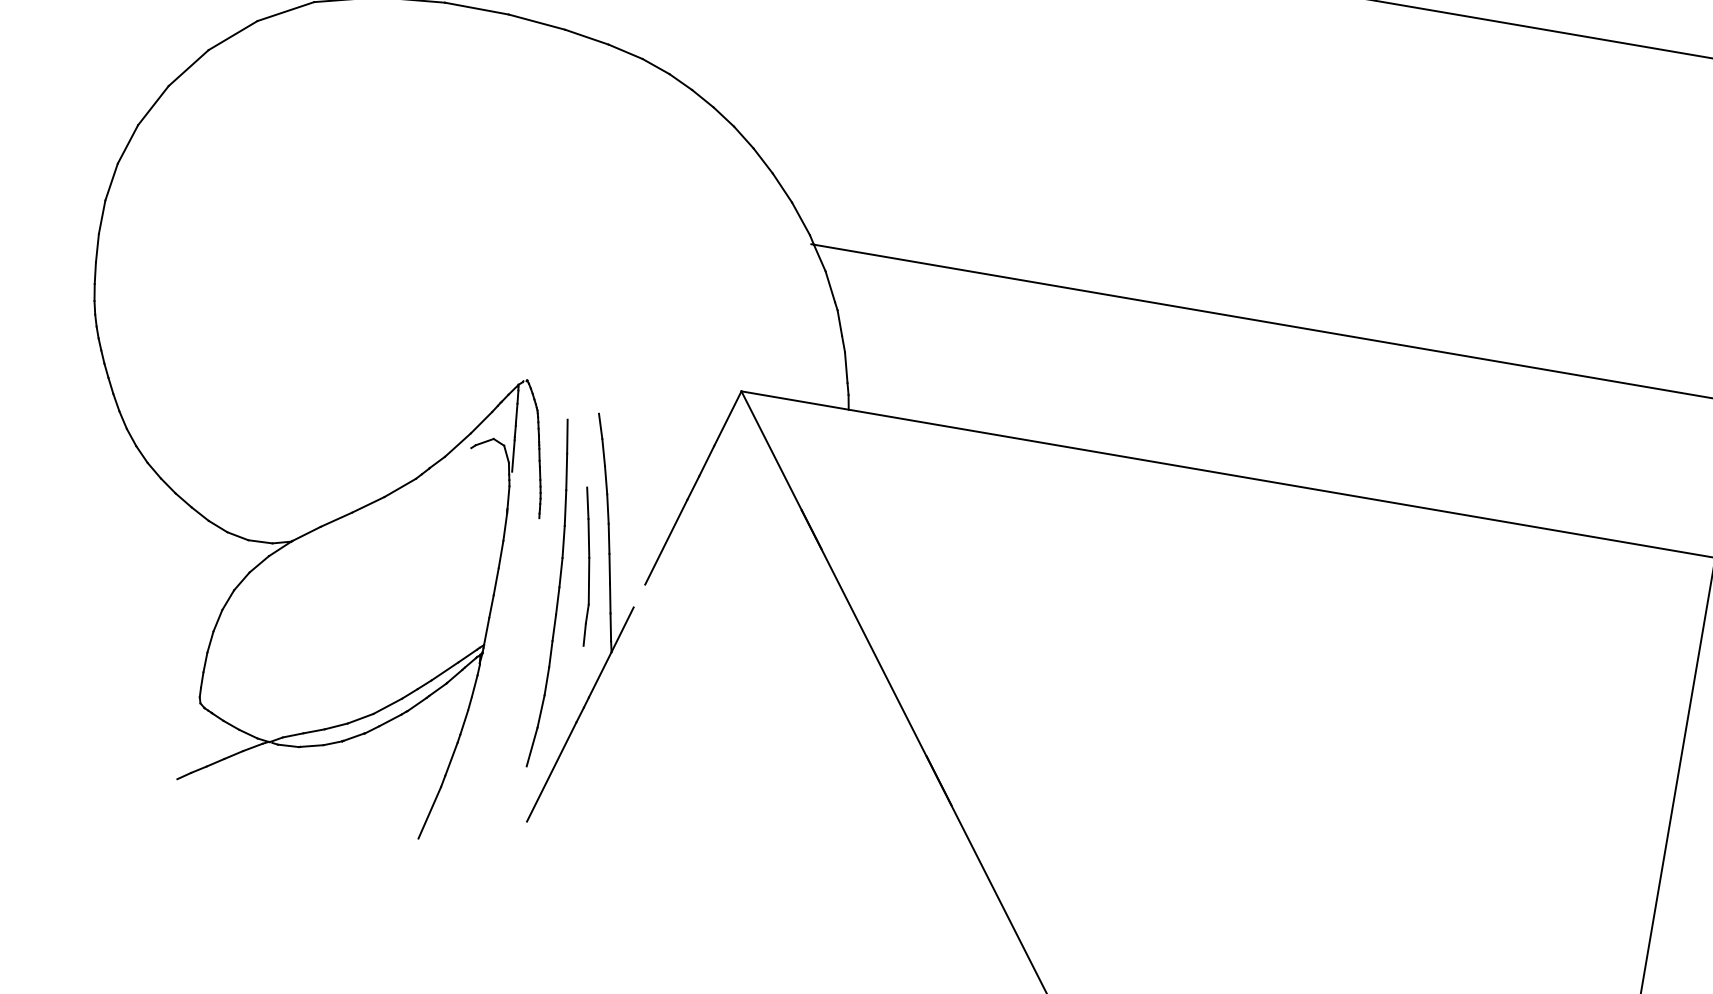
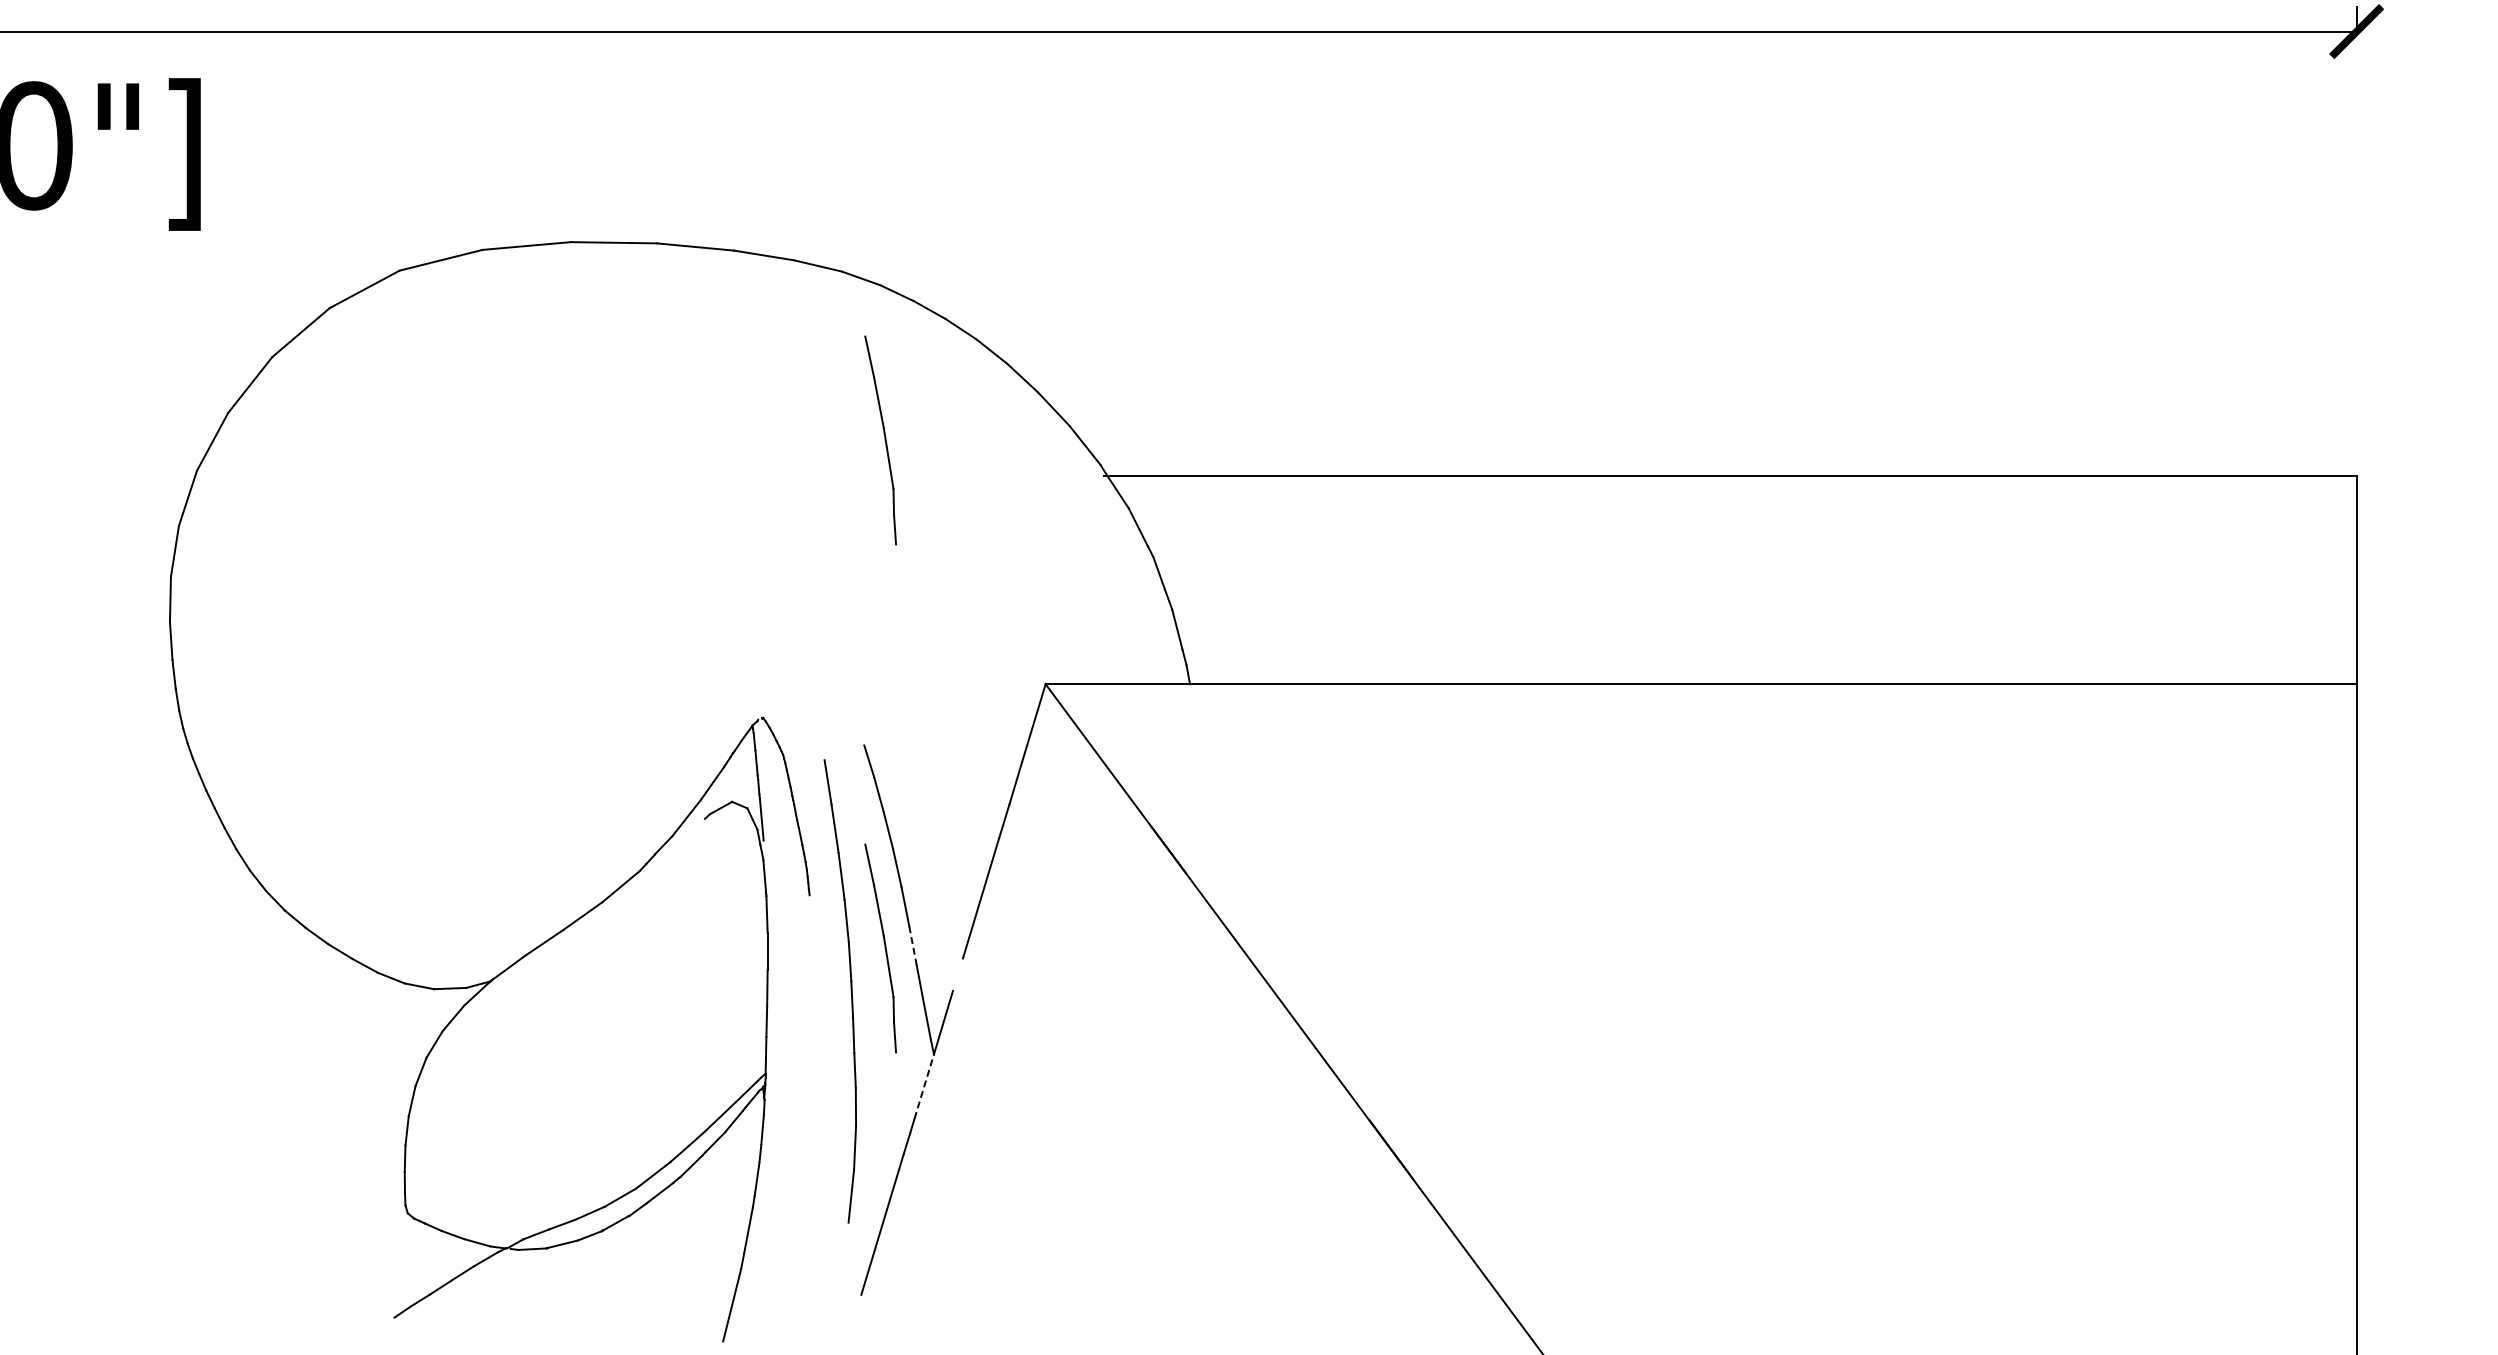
part: (649, 189) -> (880, 440), added
line: (610, 568) -> (913, 945), solid -> dashed
line: (600, 674) -> (924, 1086), solid -> dashed

